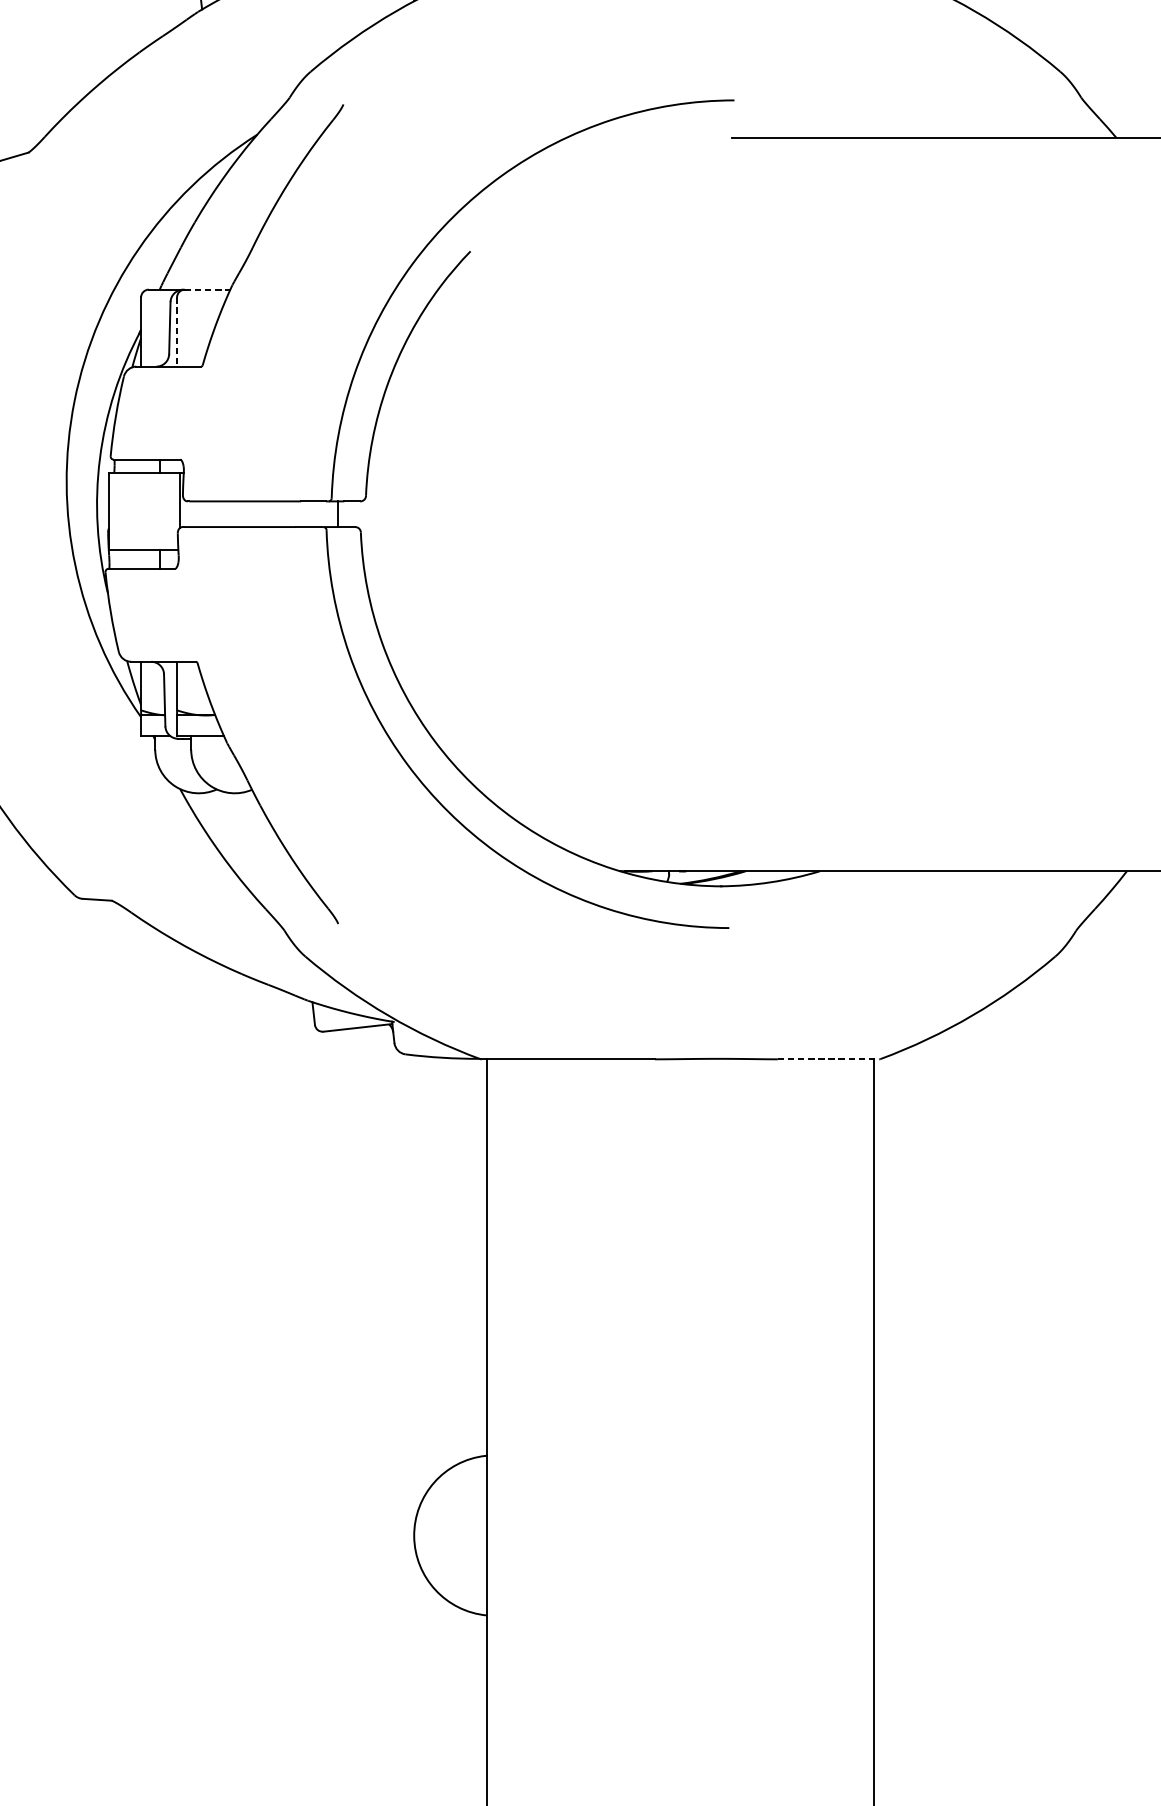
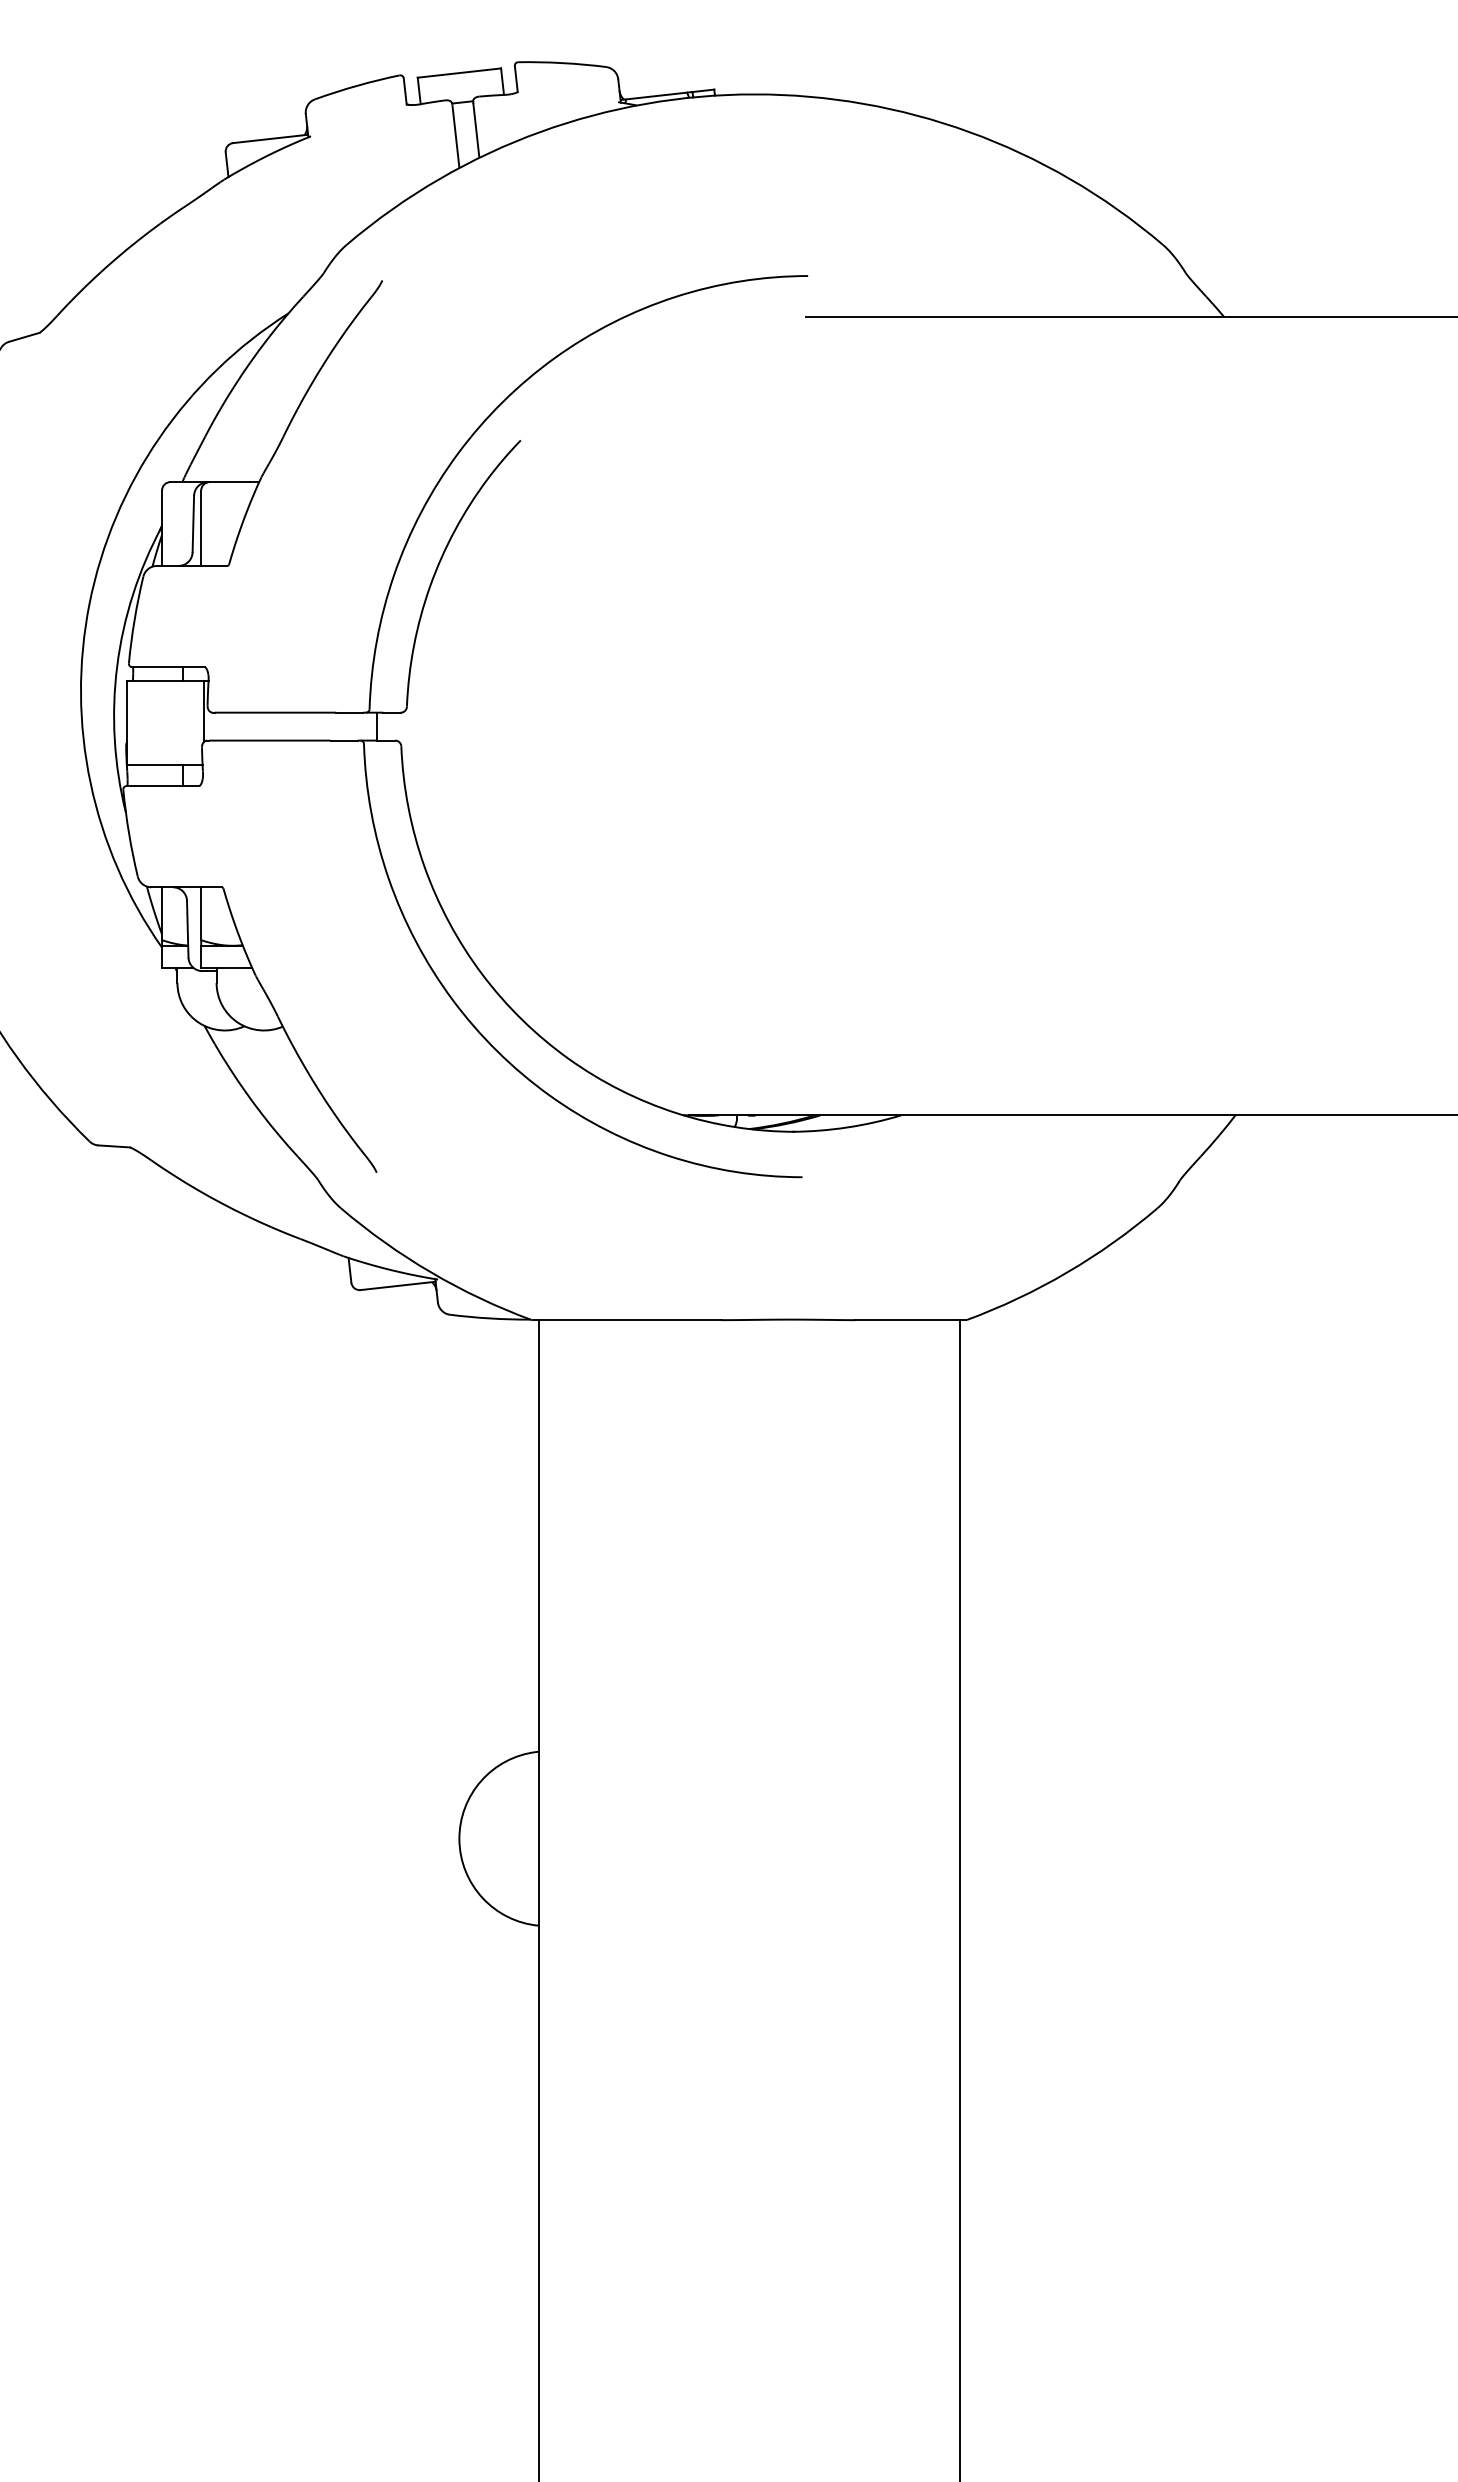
line: (207, 290) -> (234, 482), dashed -> solid
line: (177, 332) -> (201, 528), dashed -> solid
line: (829, 1059) -> (911, 1320), dashed -> solid

